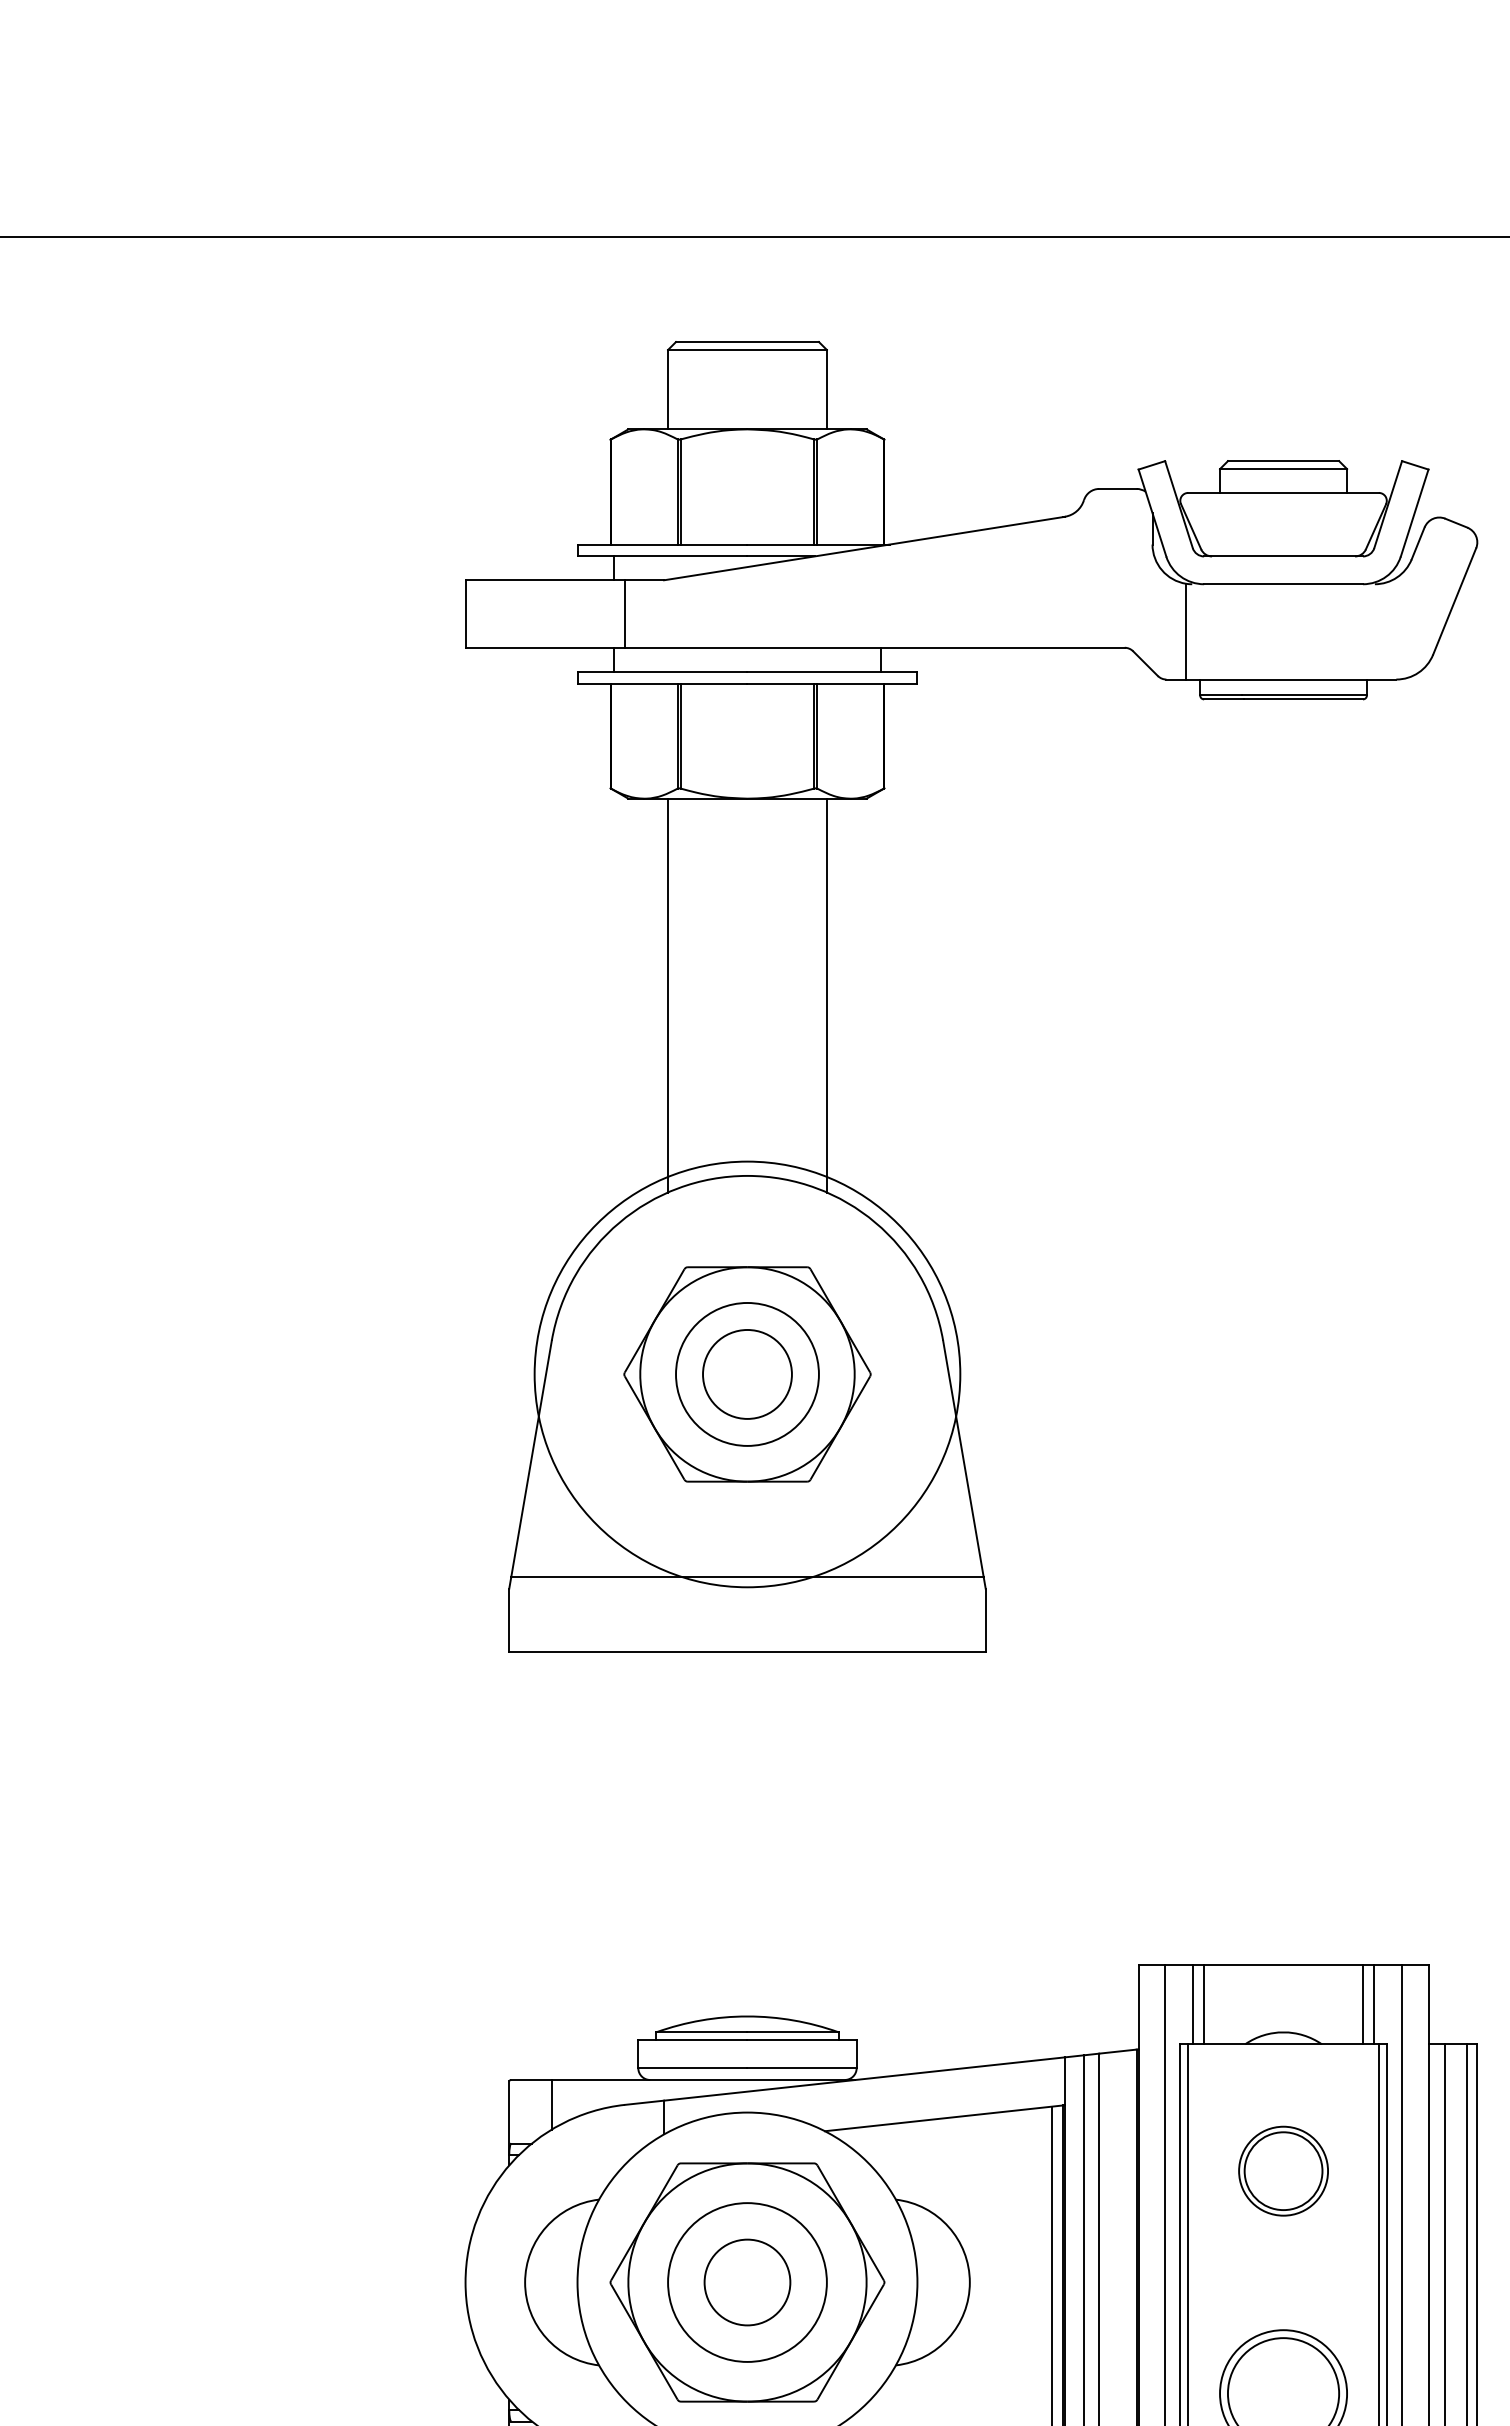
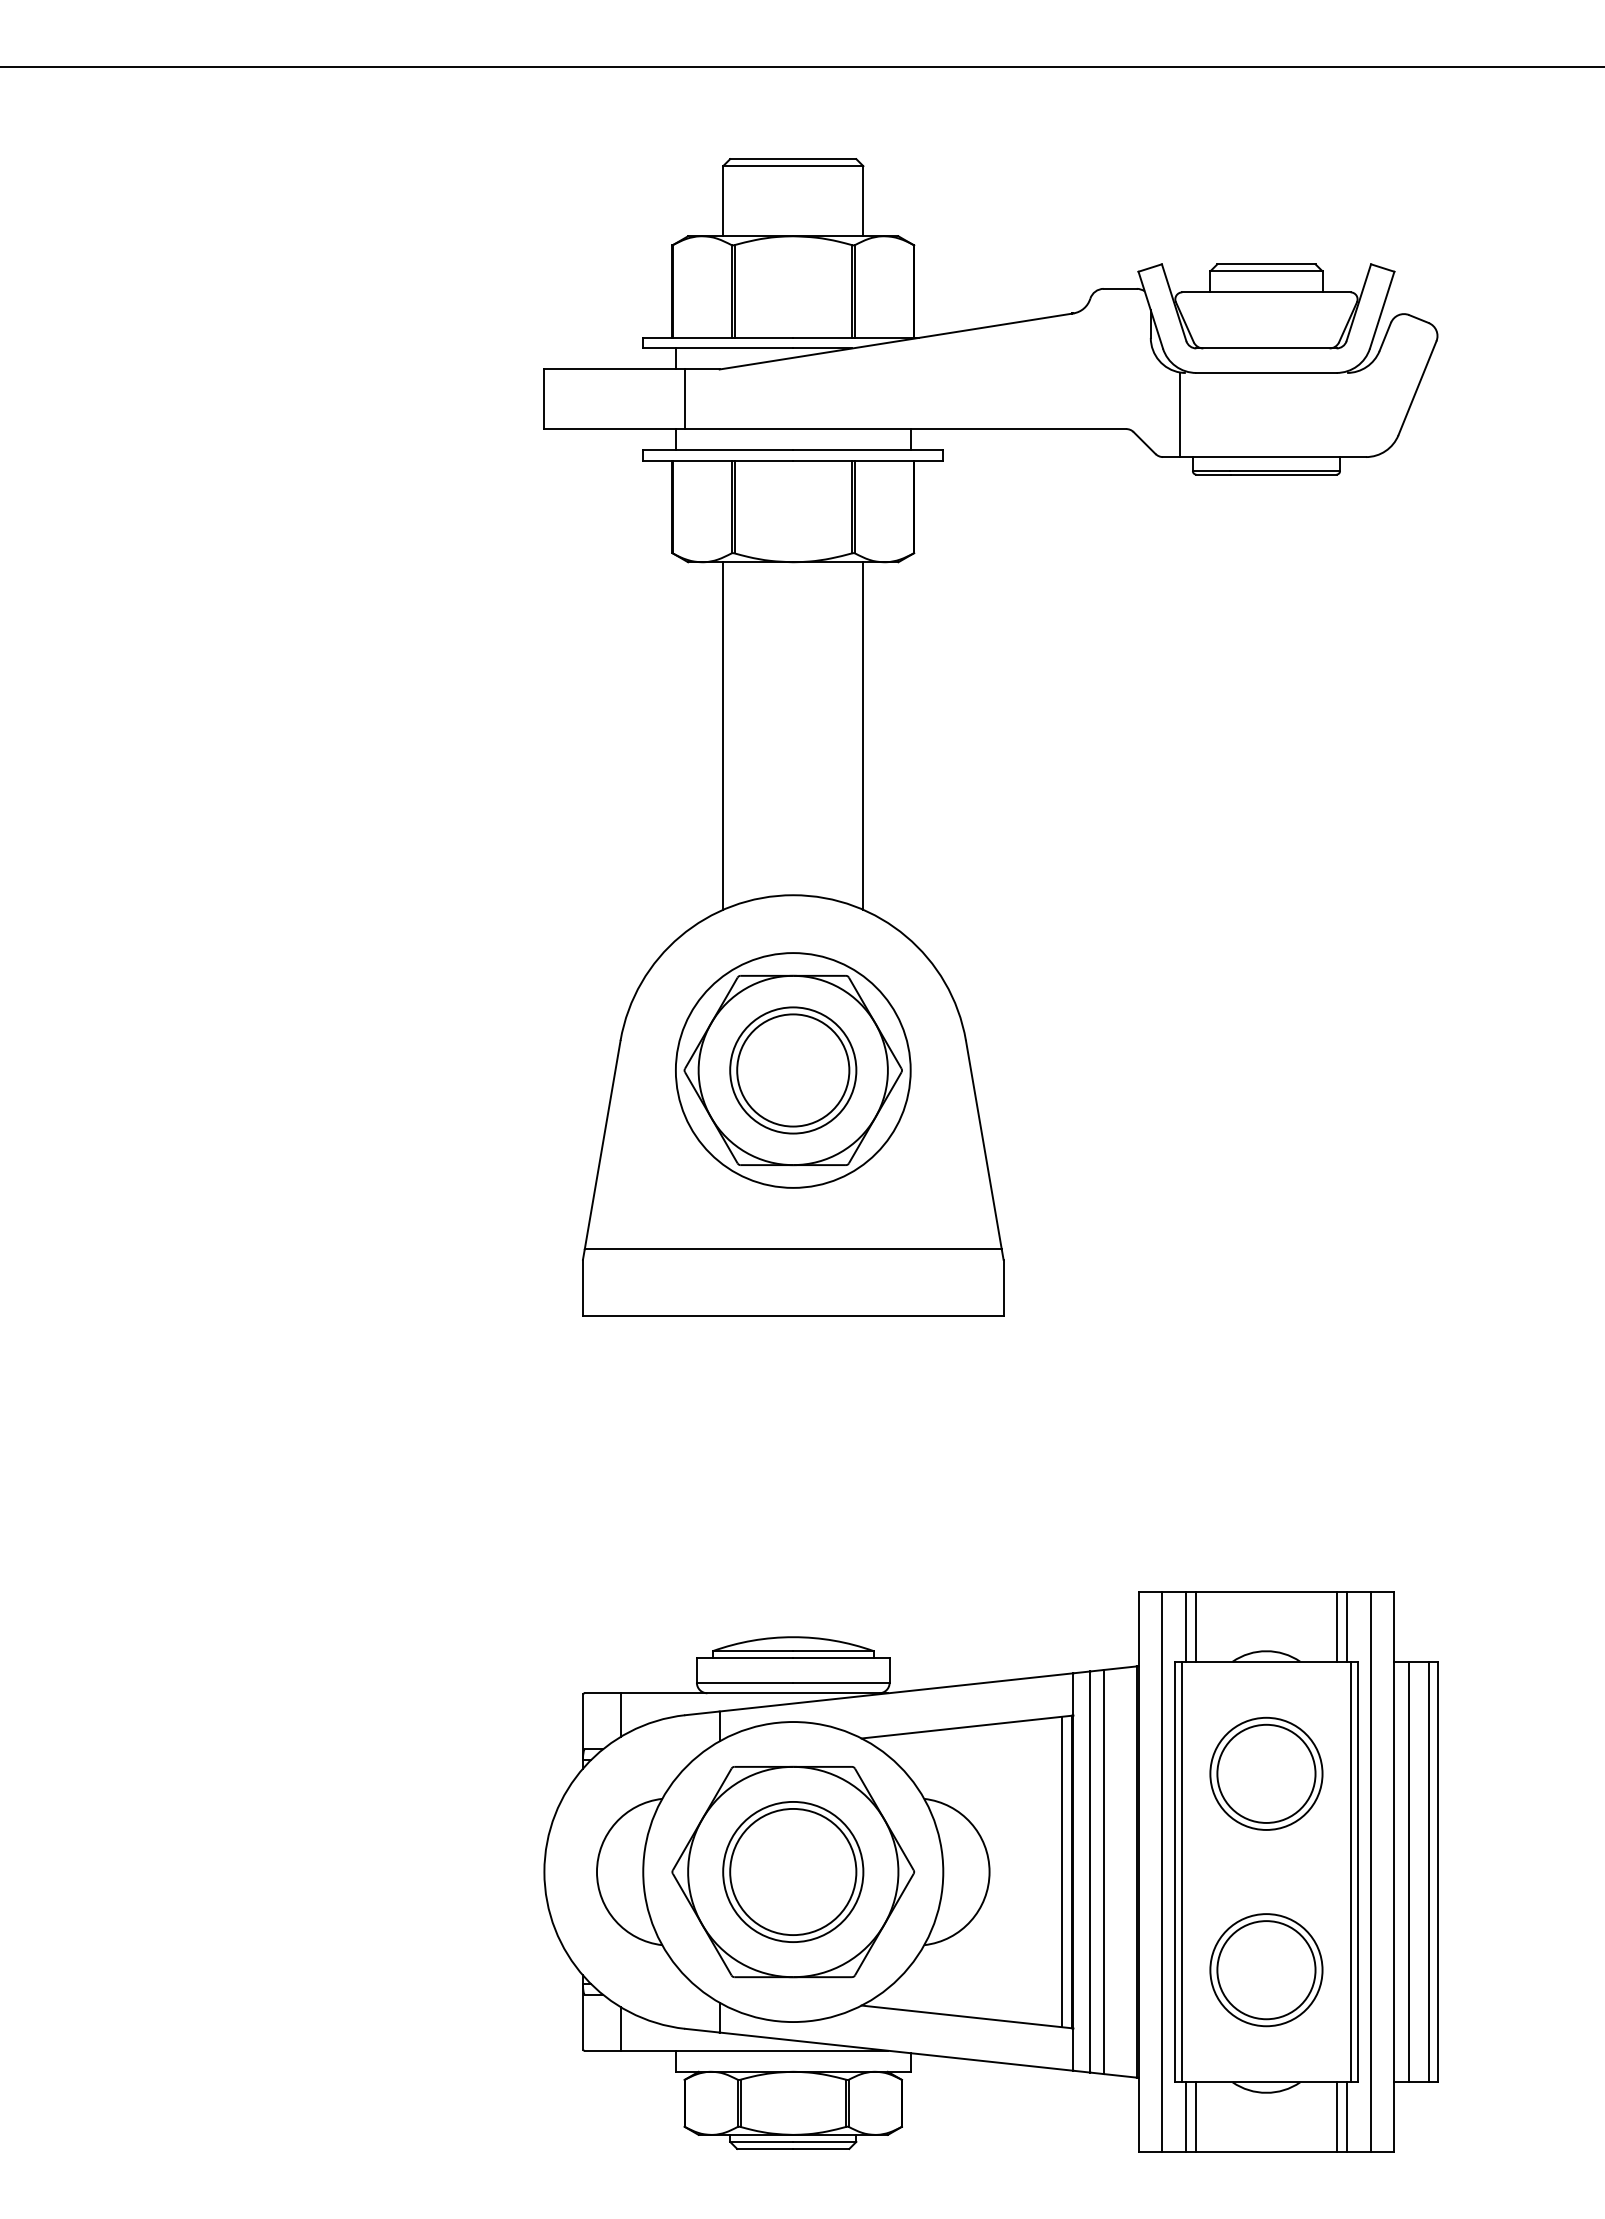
circle: (746, 1374) -> (792, 1070), size x0.62
circle: (747, 1374) -> (793, 1070), size x1.43
part: (1283, 2170) -> (1266, 1773), size x1.43
circle: (747, 2281) -> (793, 1871), size x1.67

